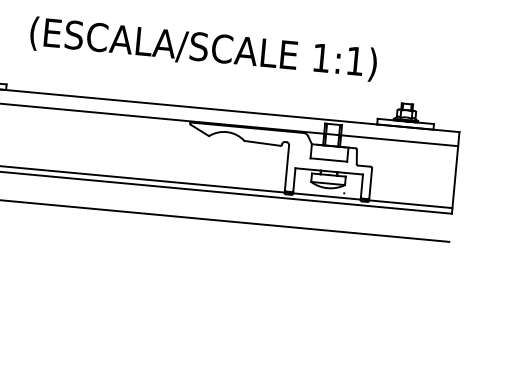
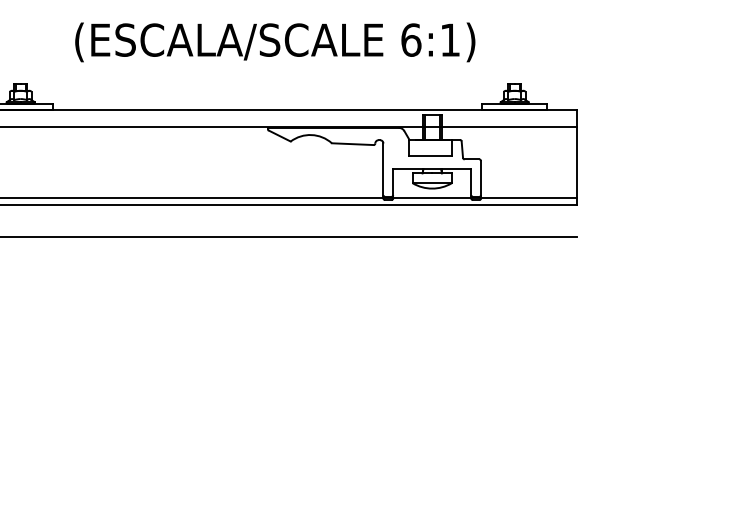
text: (321, 57) -> (411, 39), 1:1) -> 6:1)

